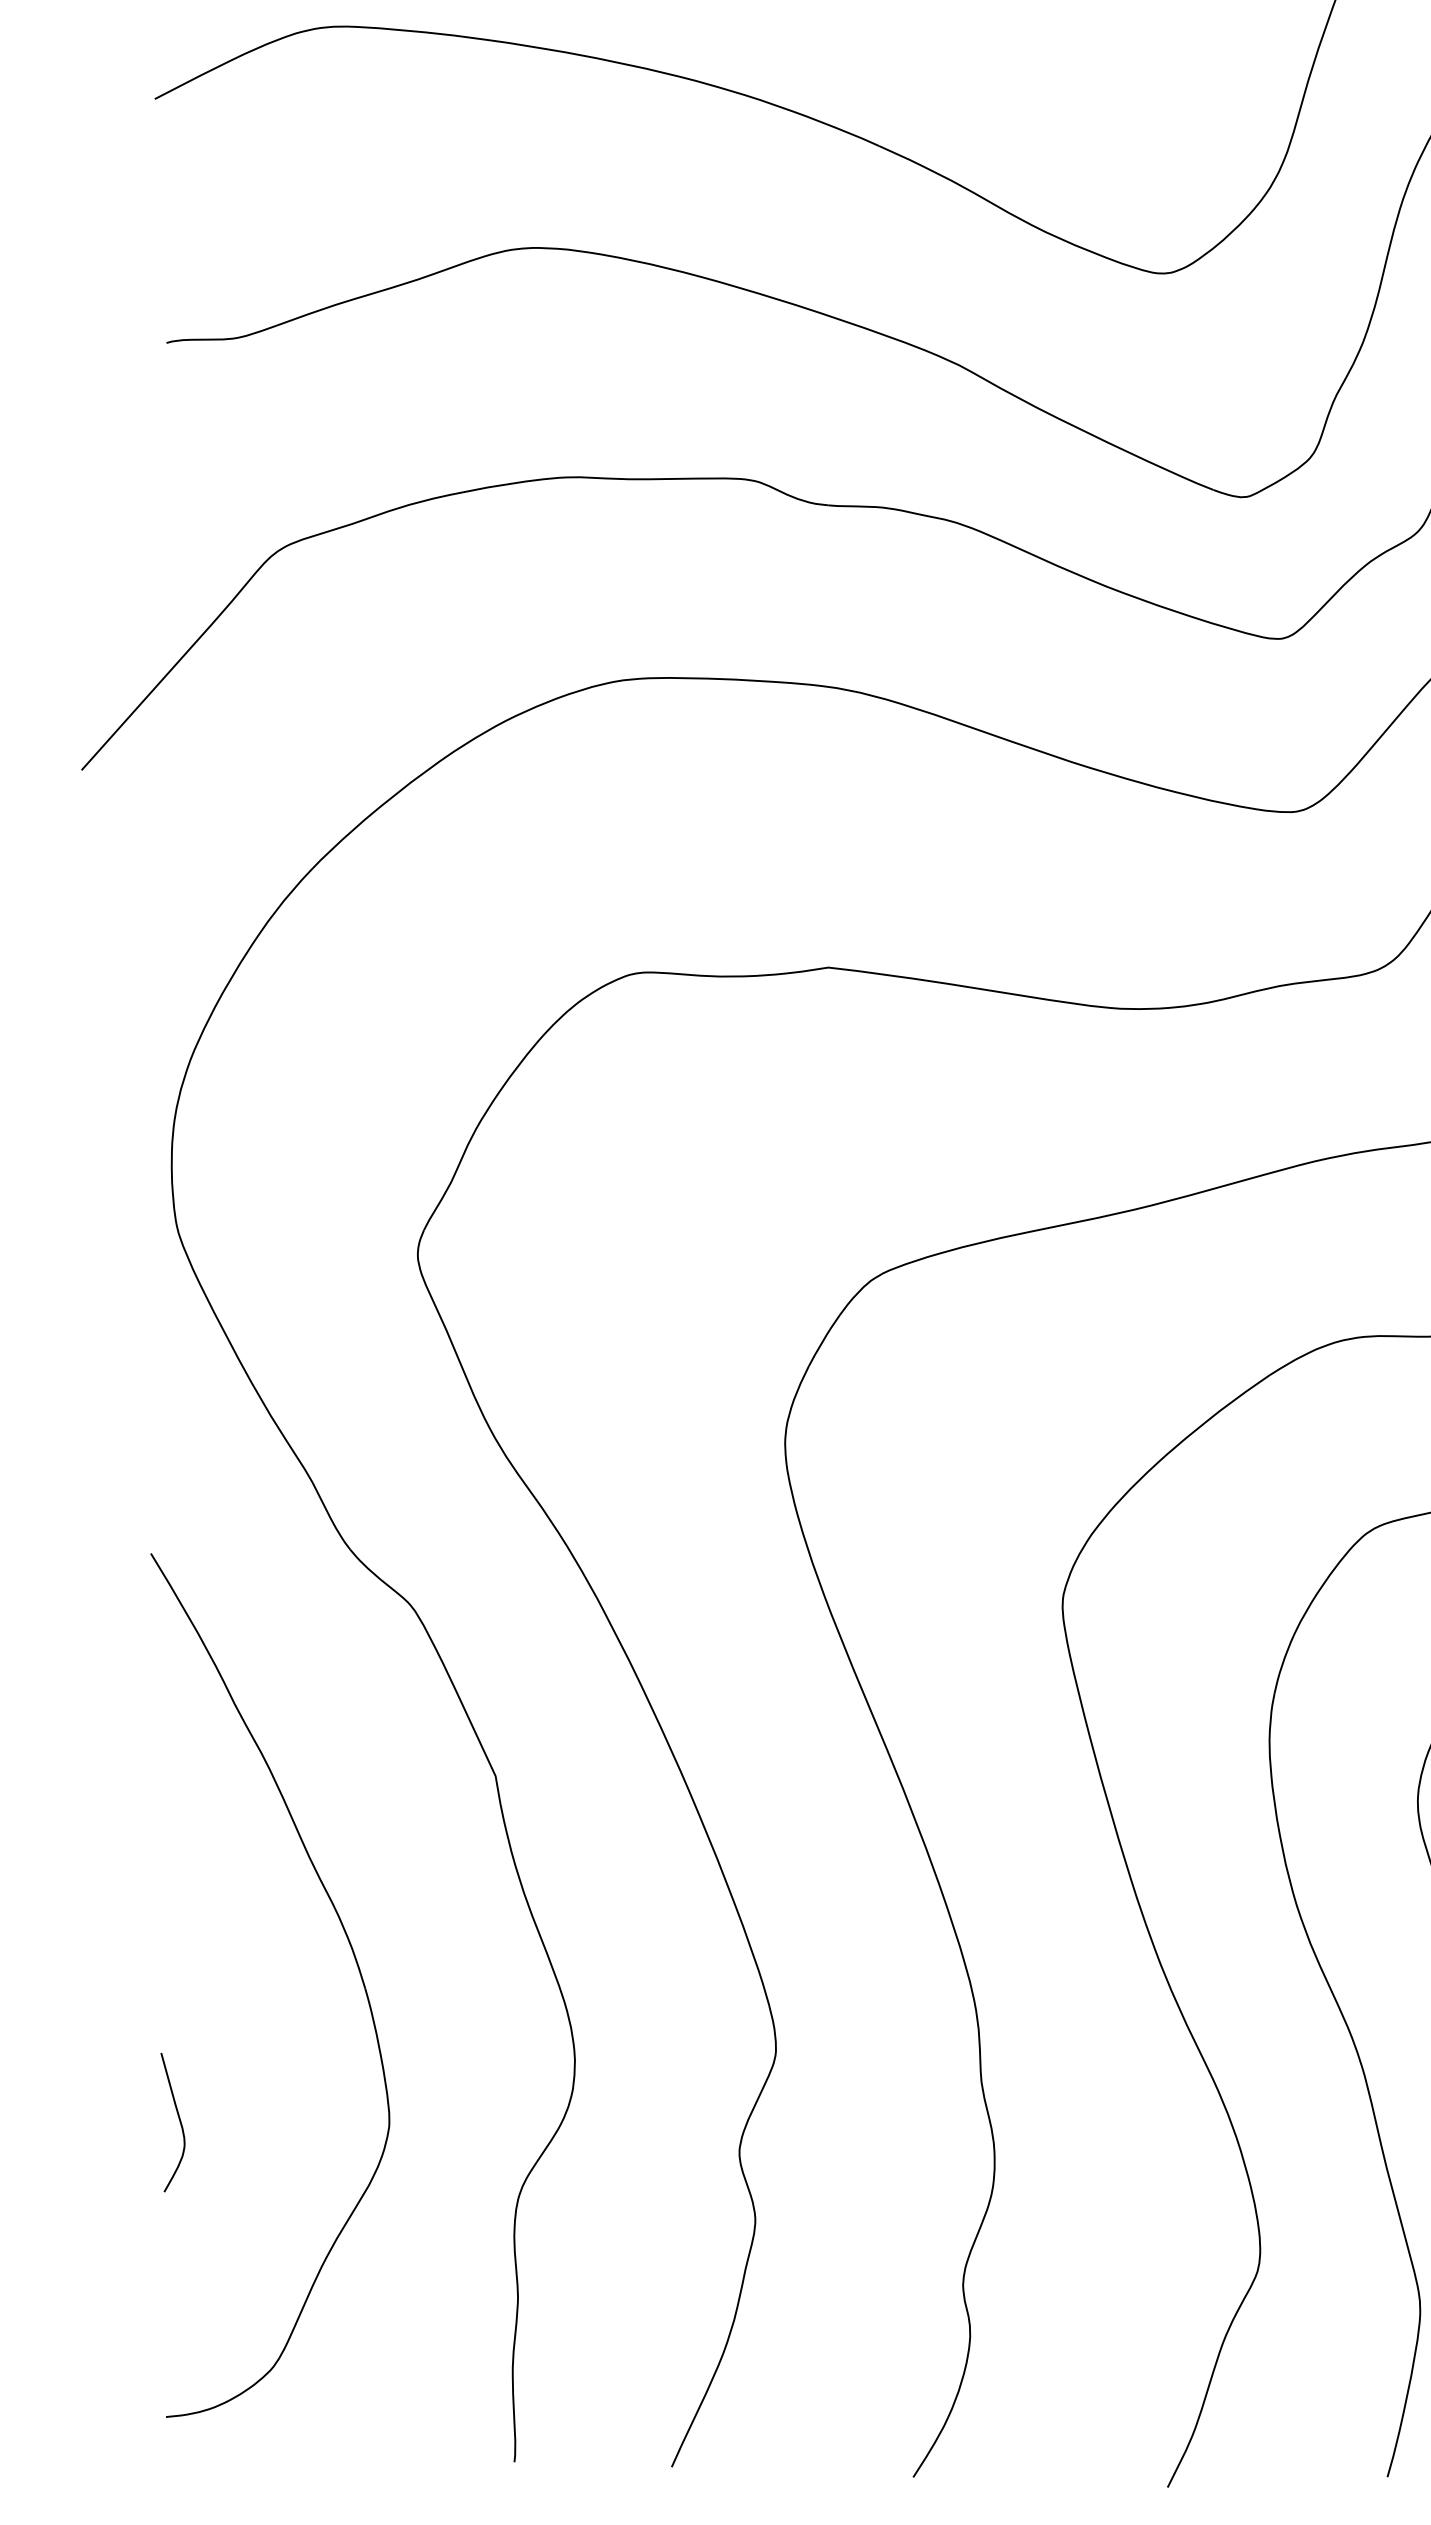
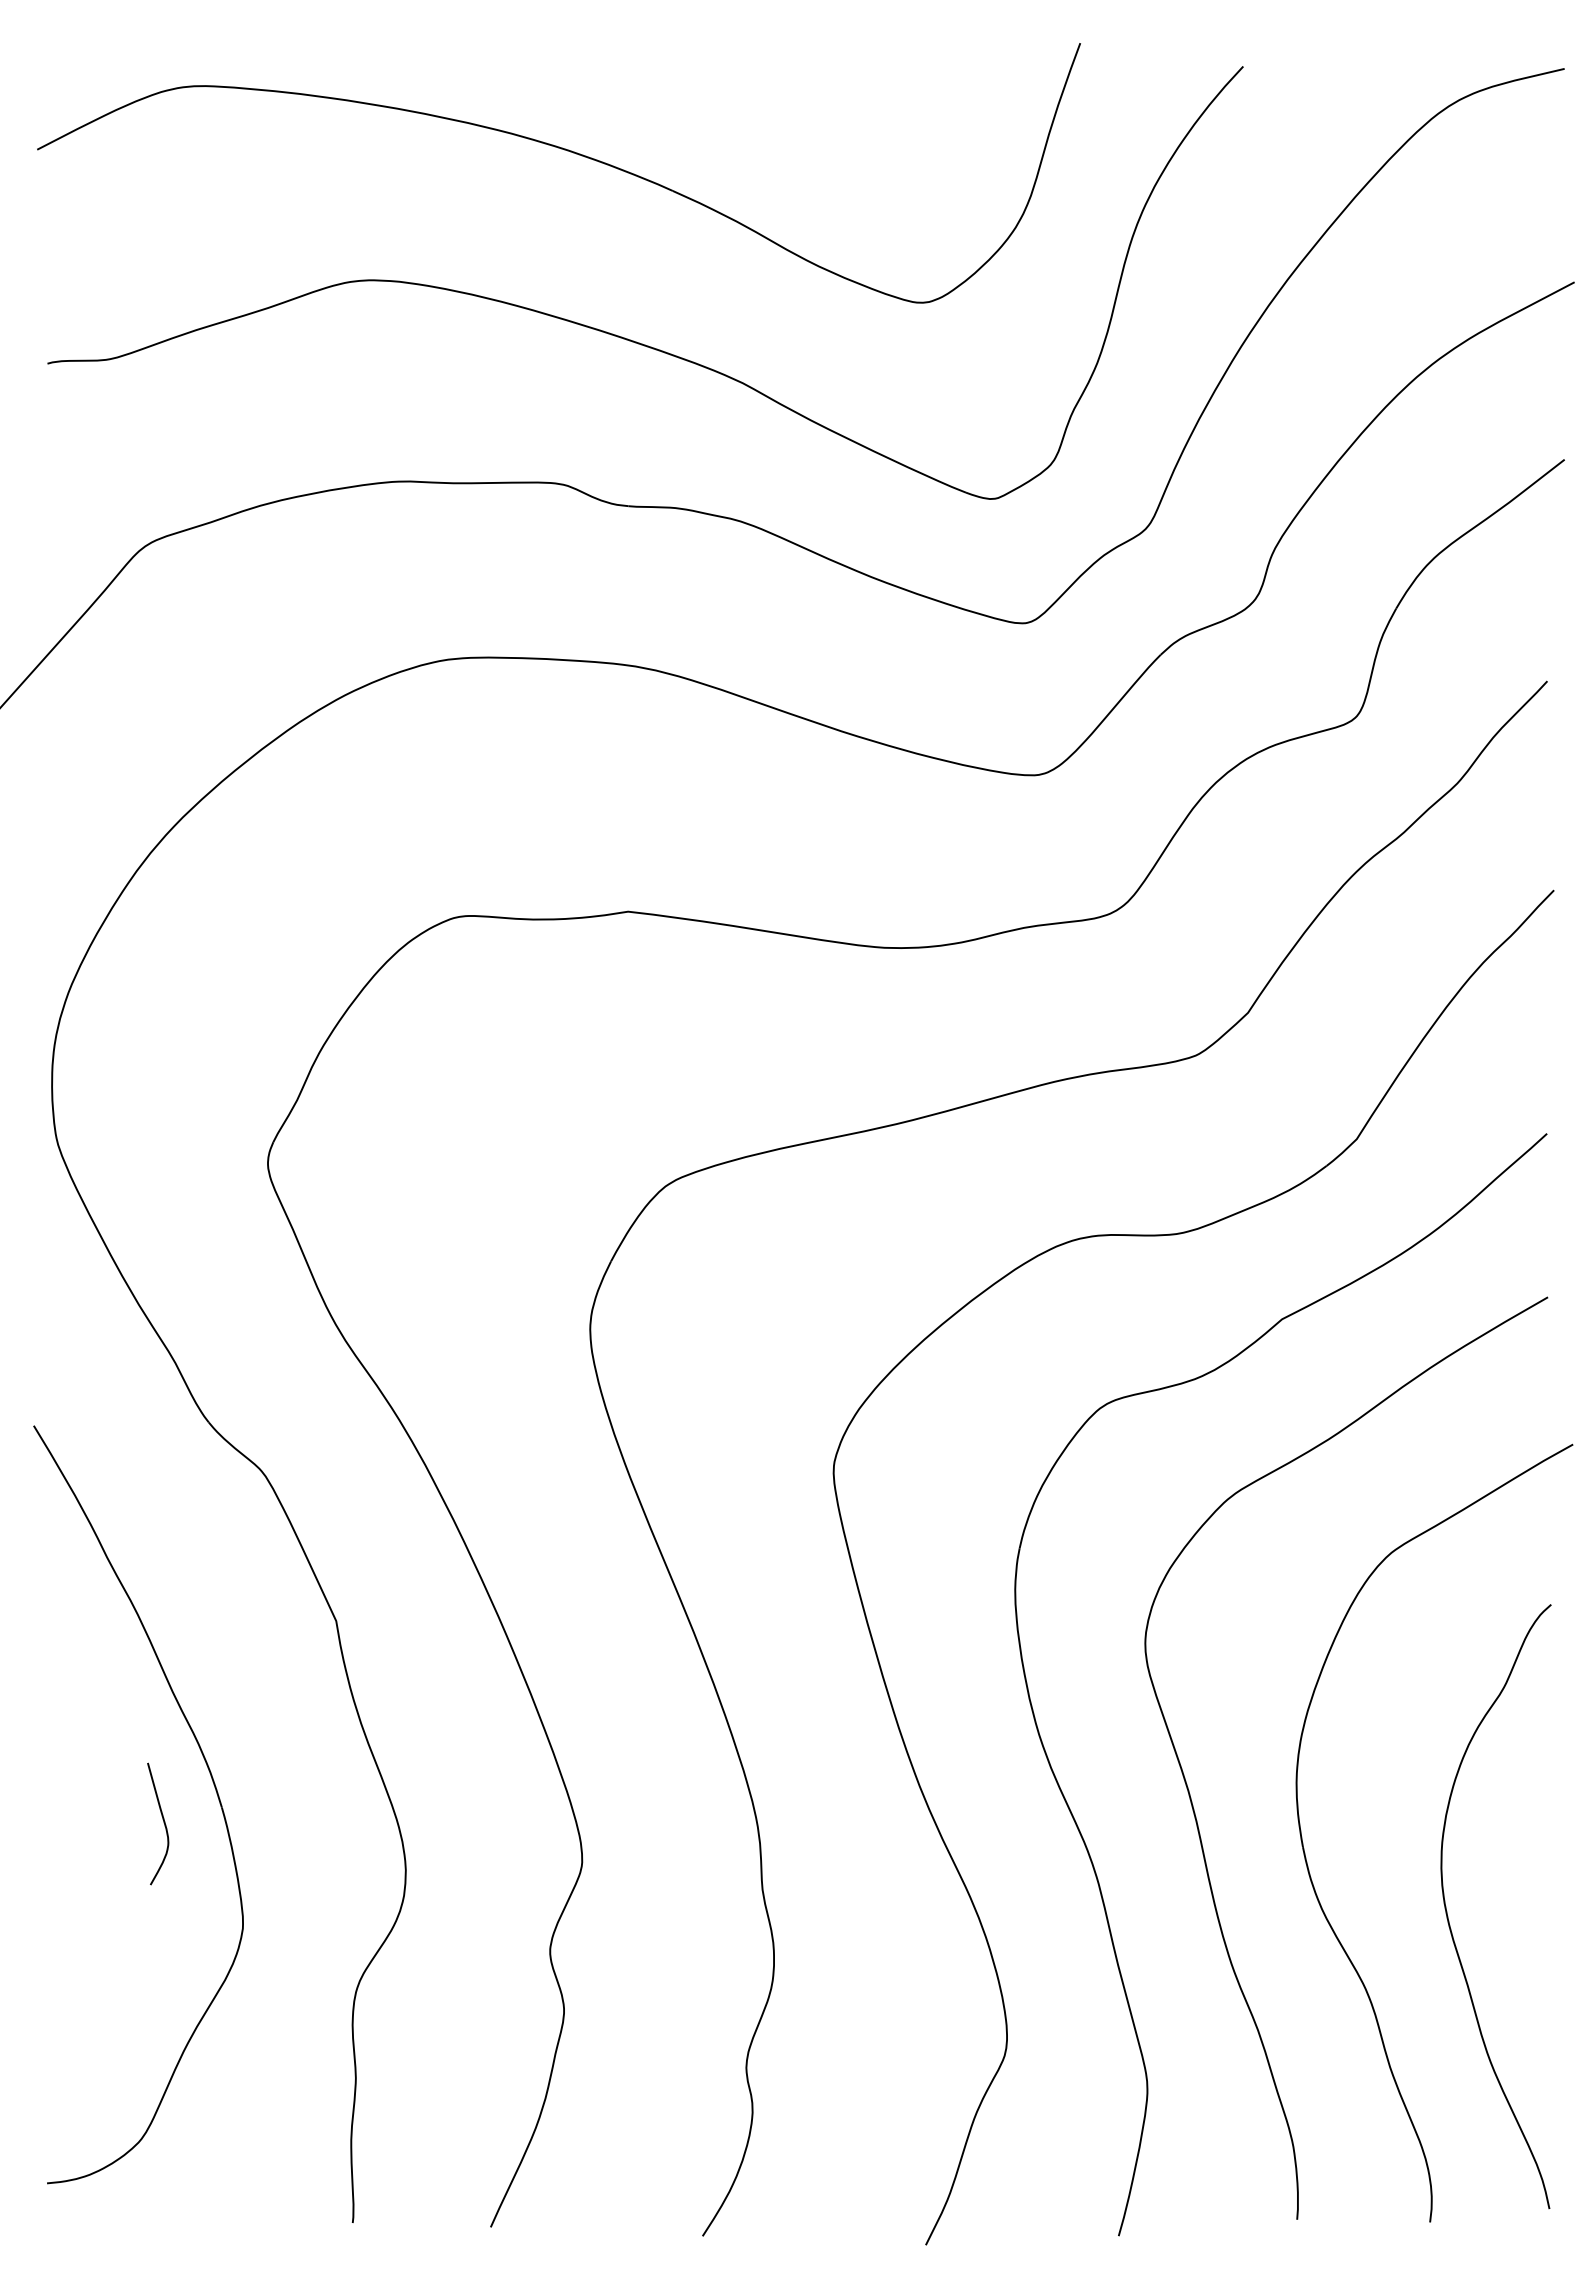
curve: (179, 2121) -> (163, 1823), moved

